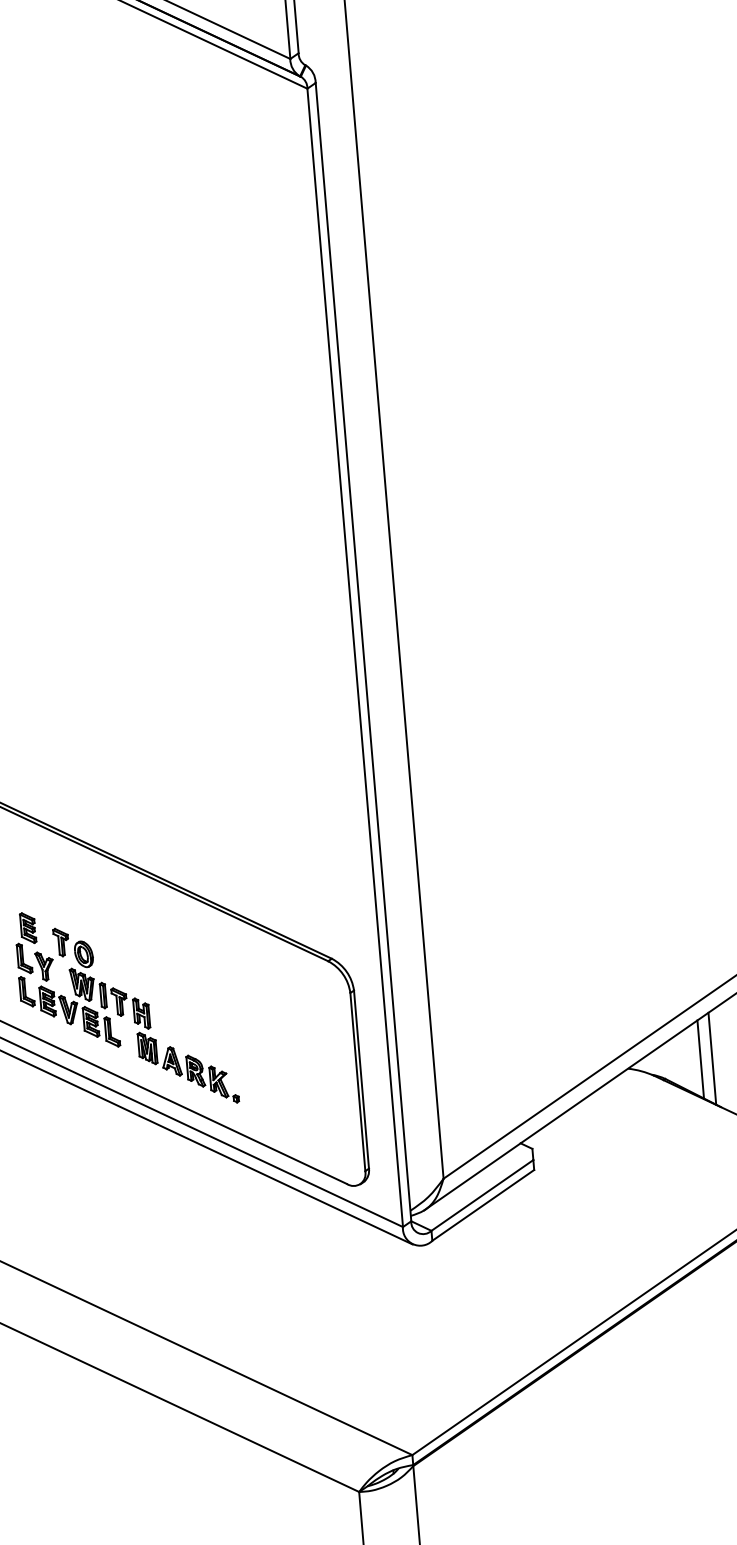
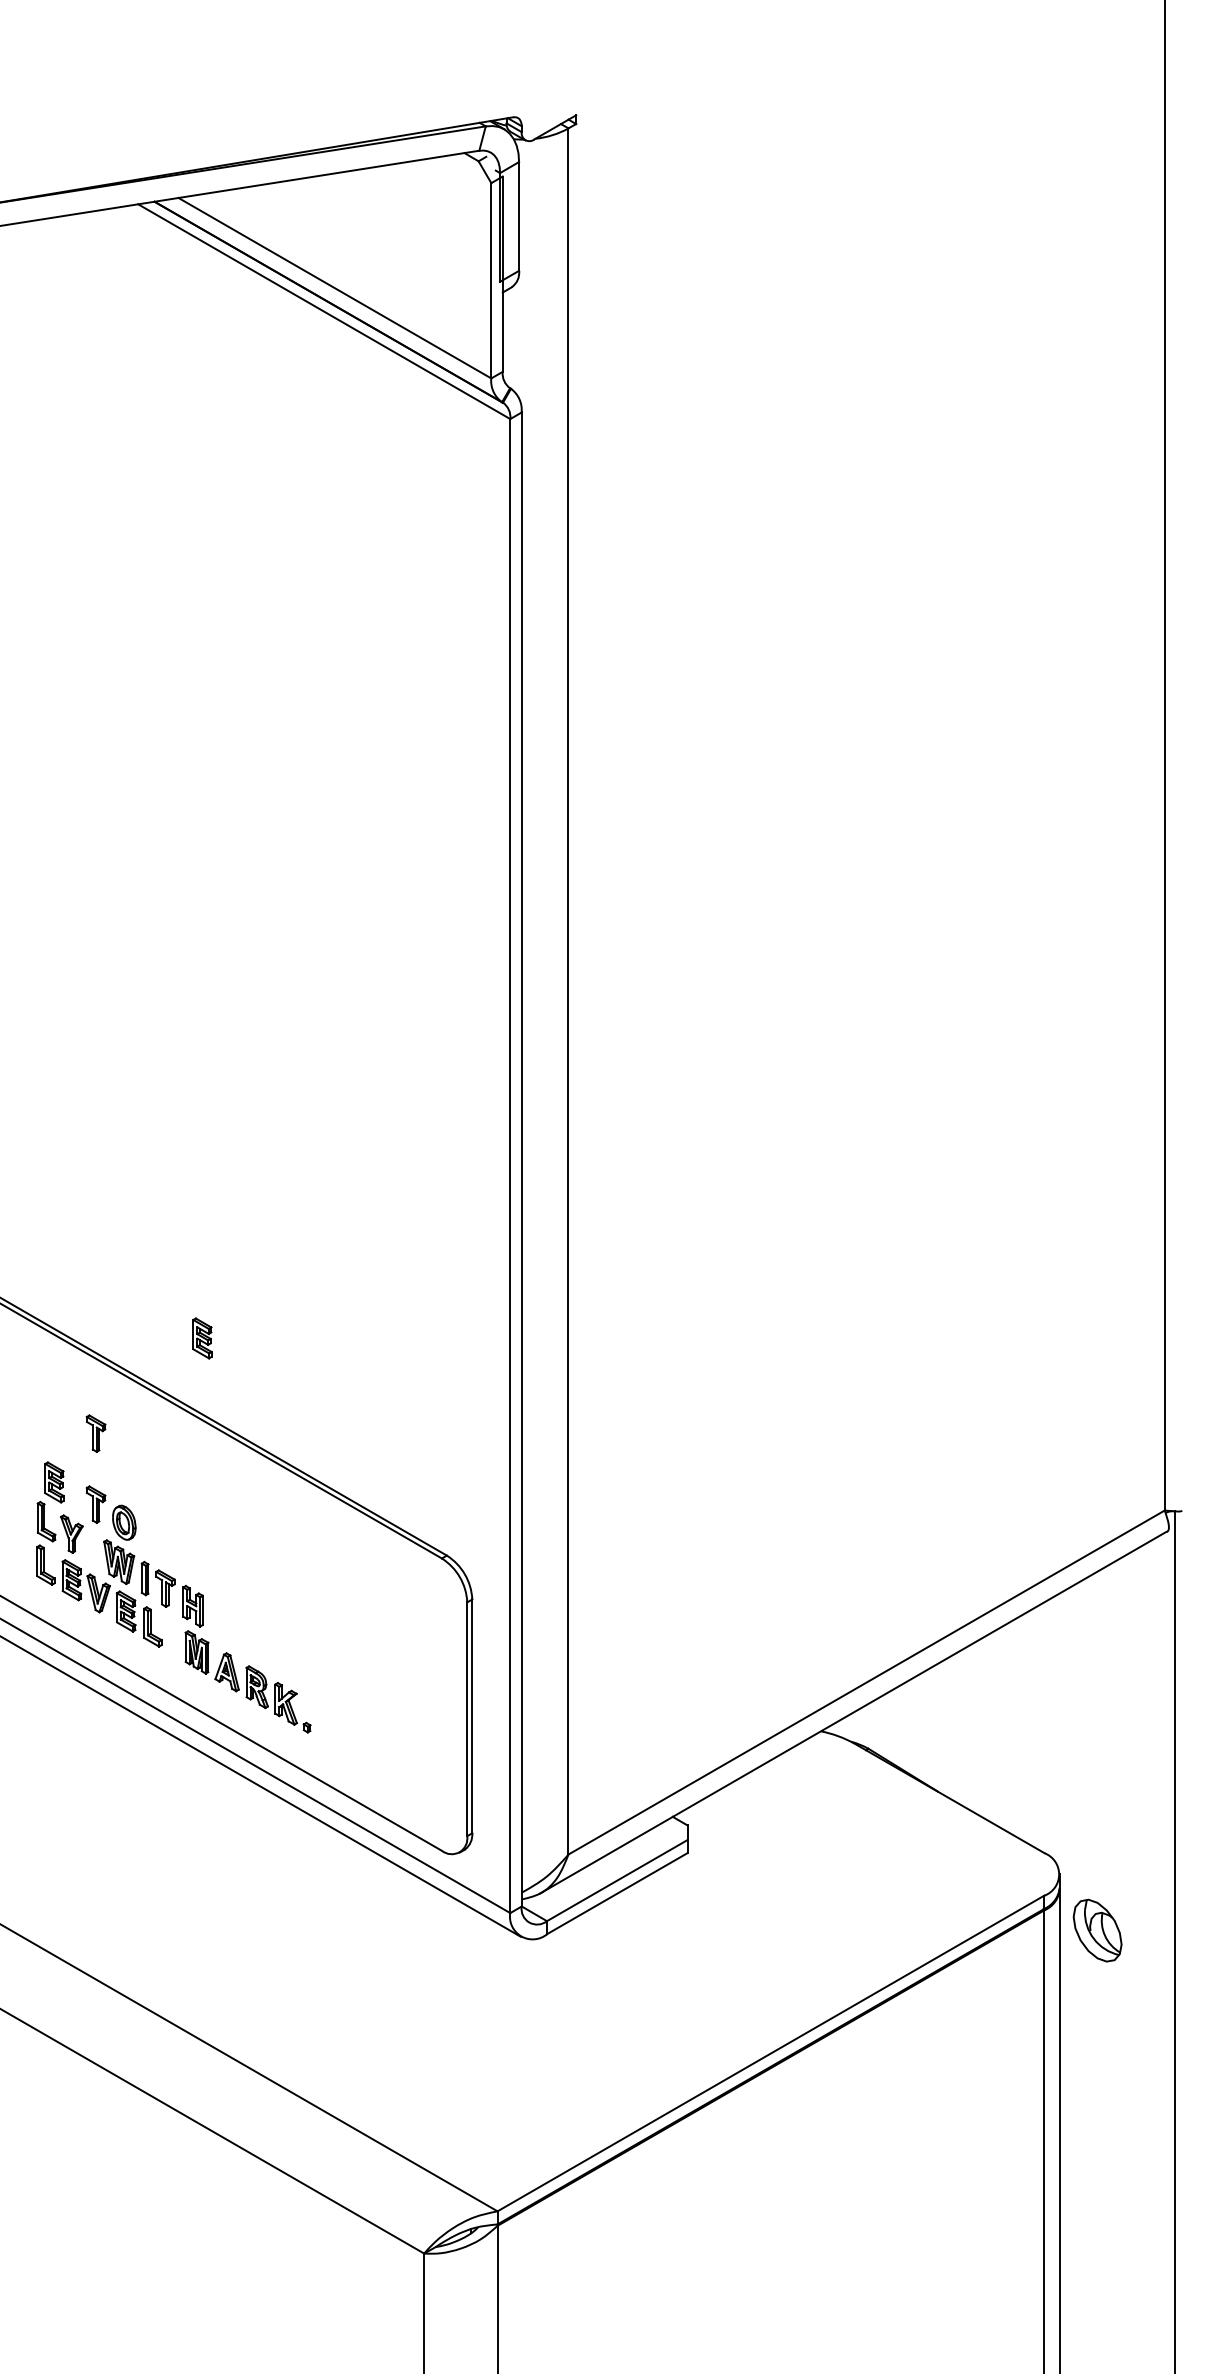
part: (131, 808) -> (202, 1338), added
part: (56, 888) -> (95, 1433), added
line: (712, 1058) -> (931, 1727), removed
line: (700, 1059) -> (916, 1727), removed

